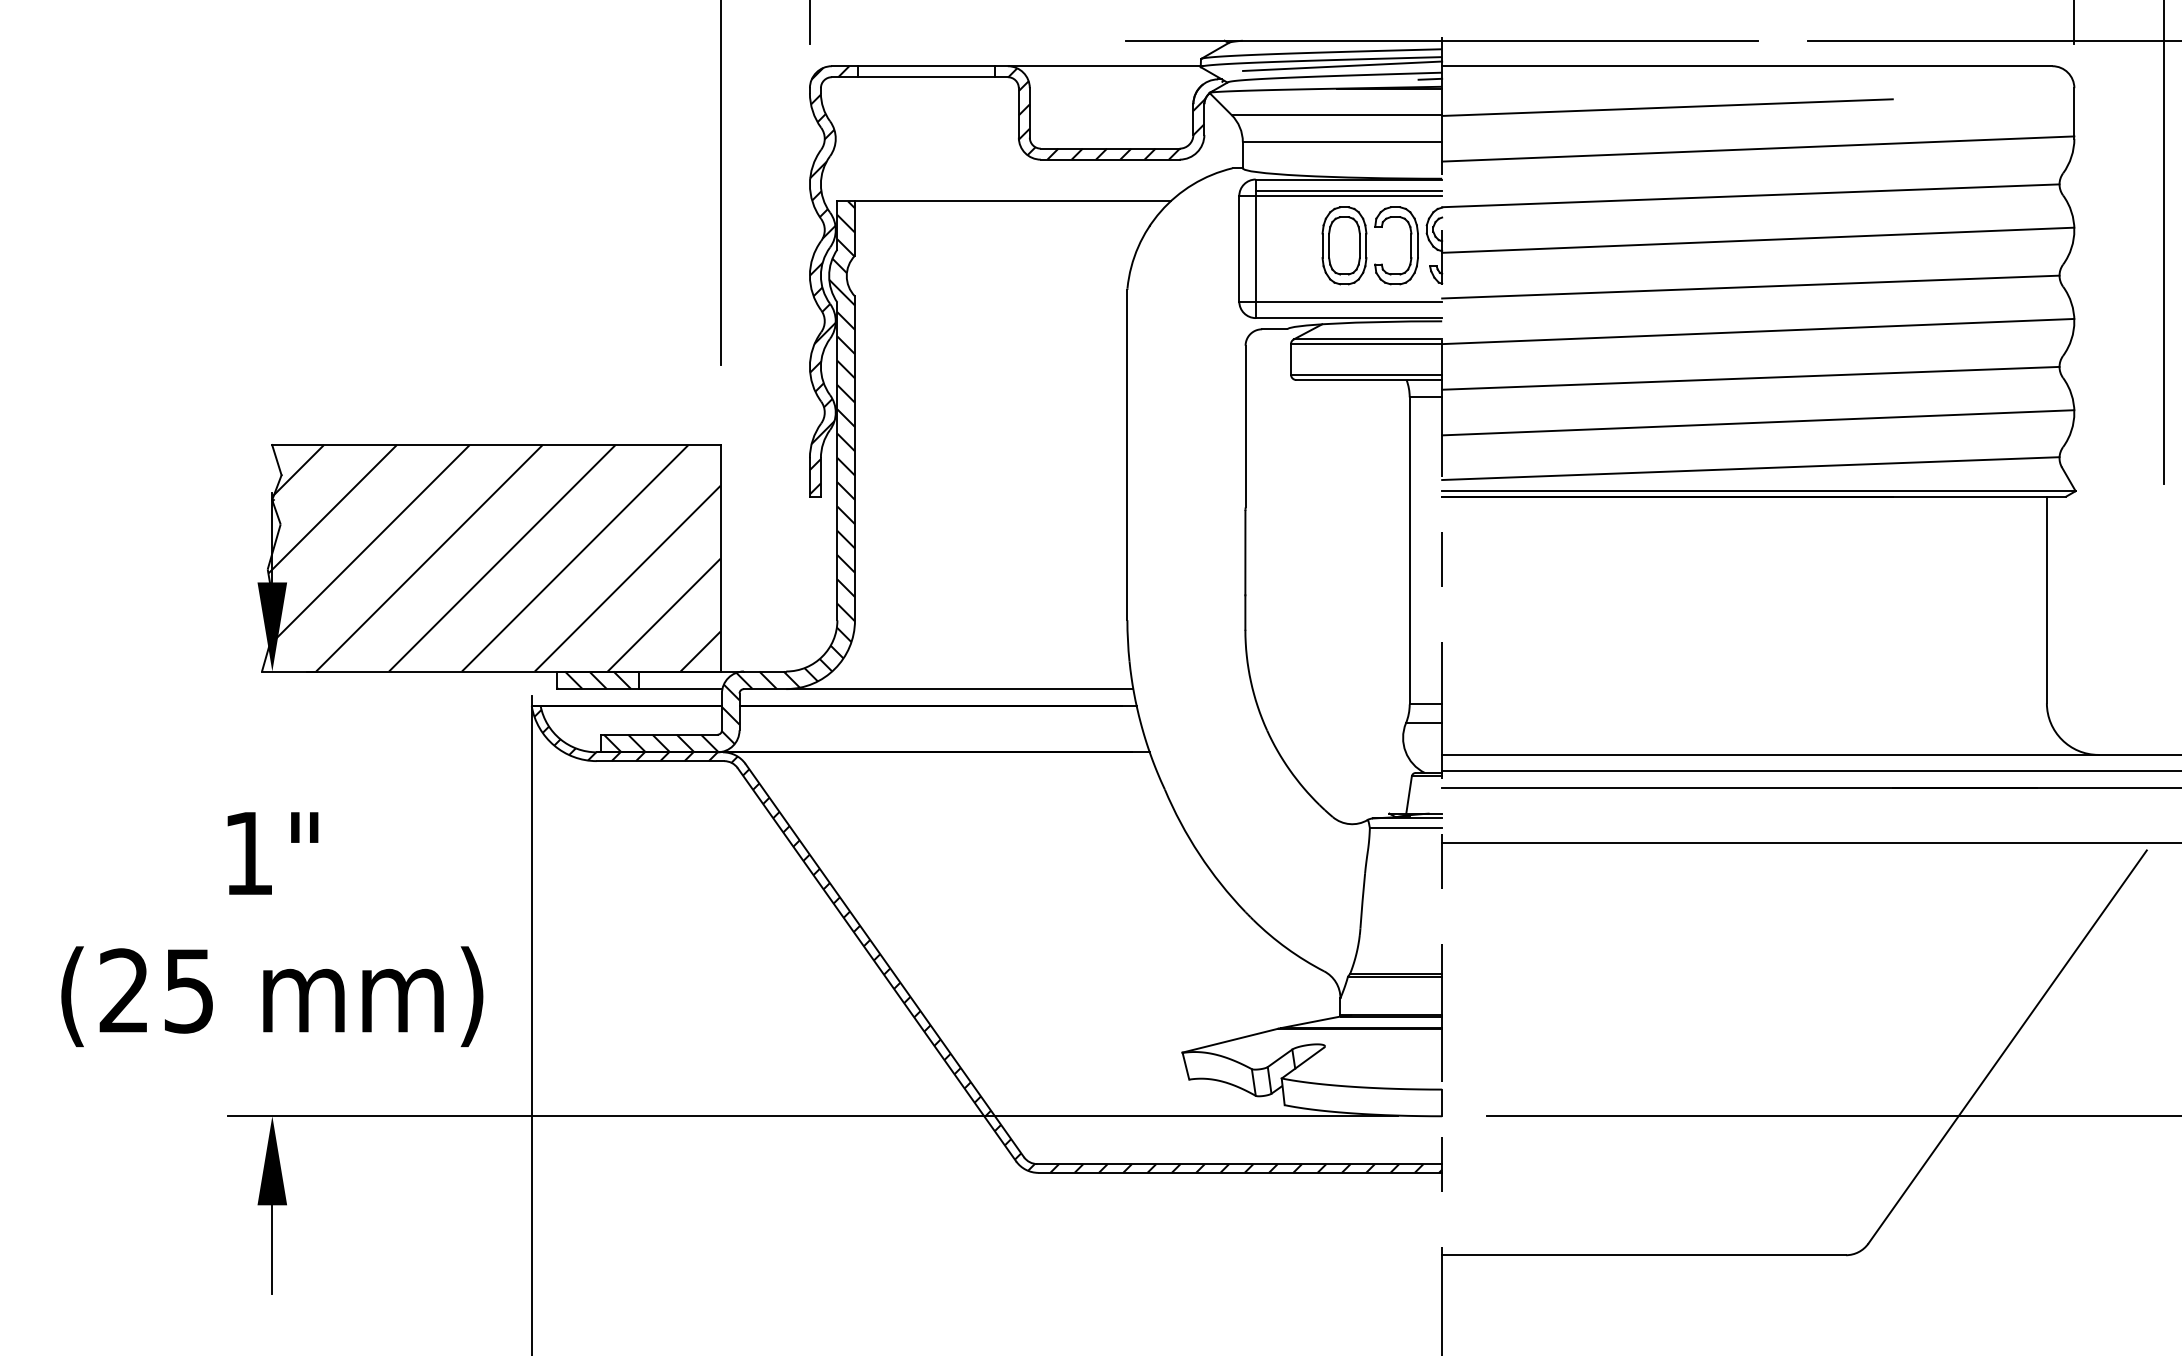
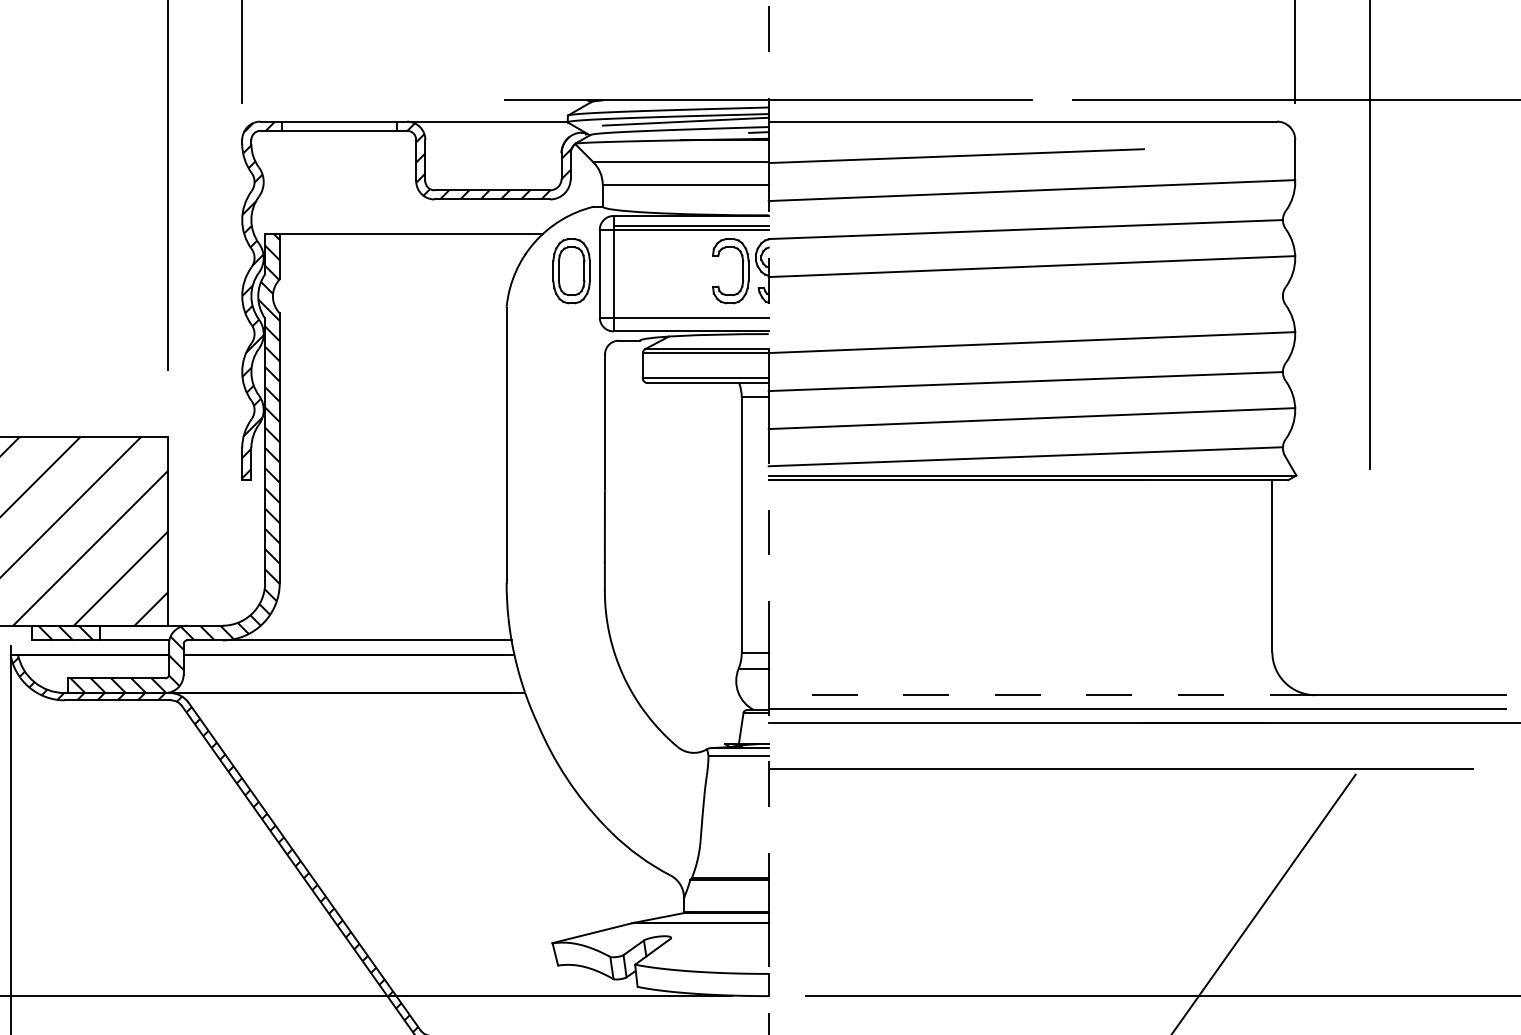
part: (1344, 245) -> (571, 270), moved
line: (1750, 286) -> (1025, 305), removed
line: (1769, 754) -> (1041, 694), solid -> dashed

